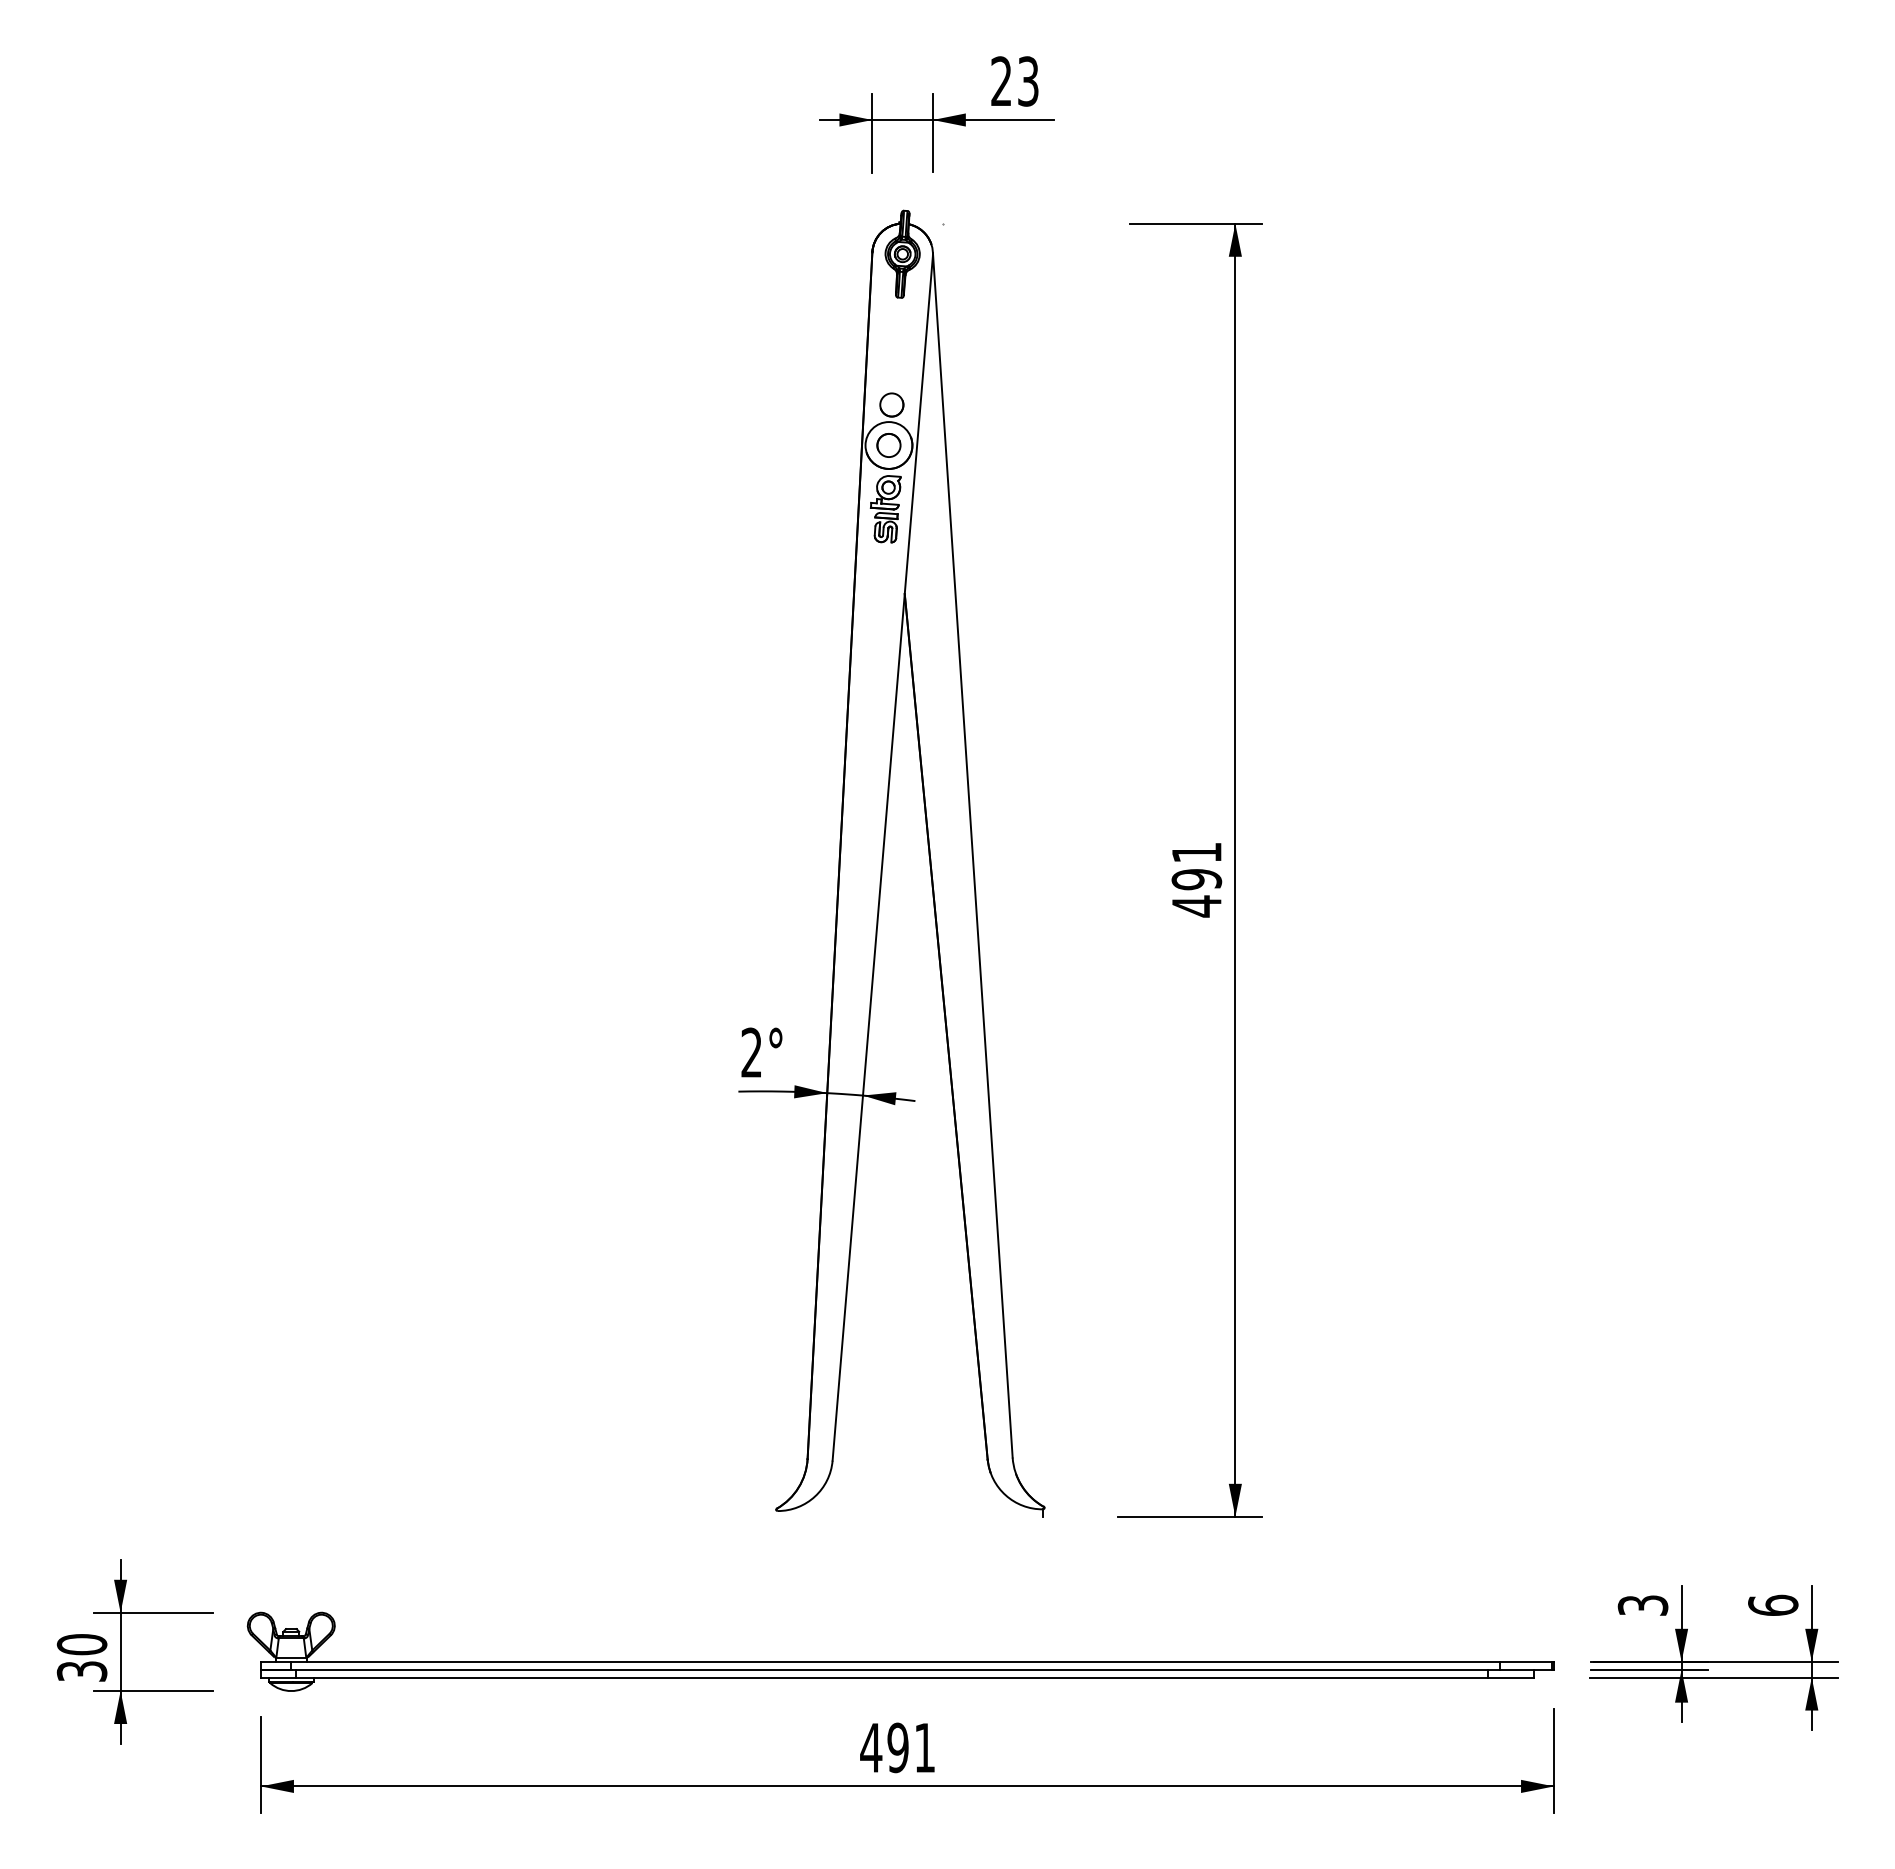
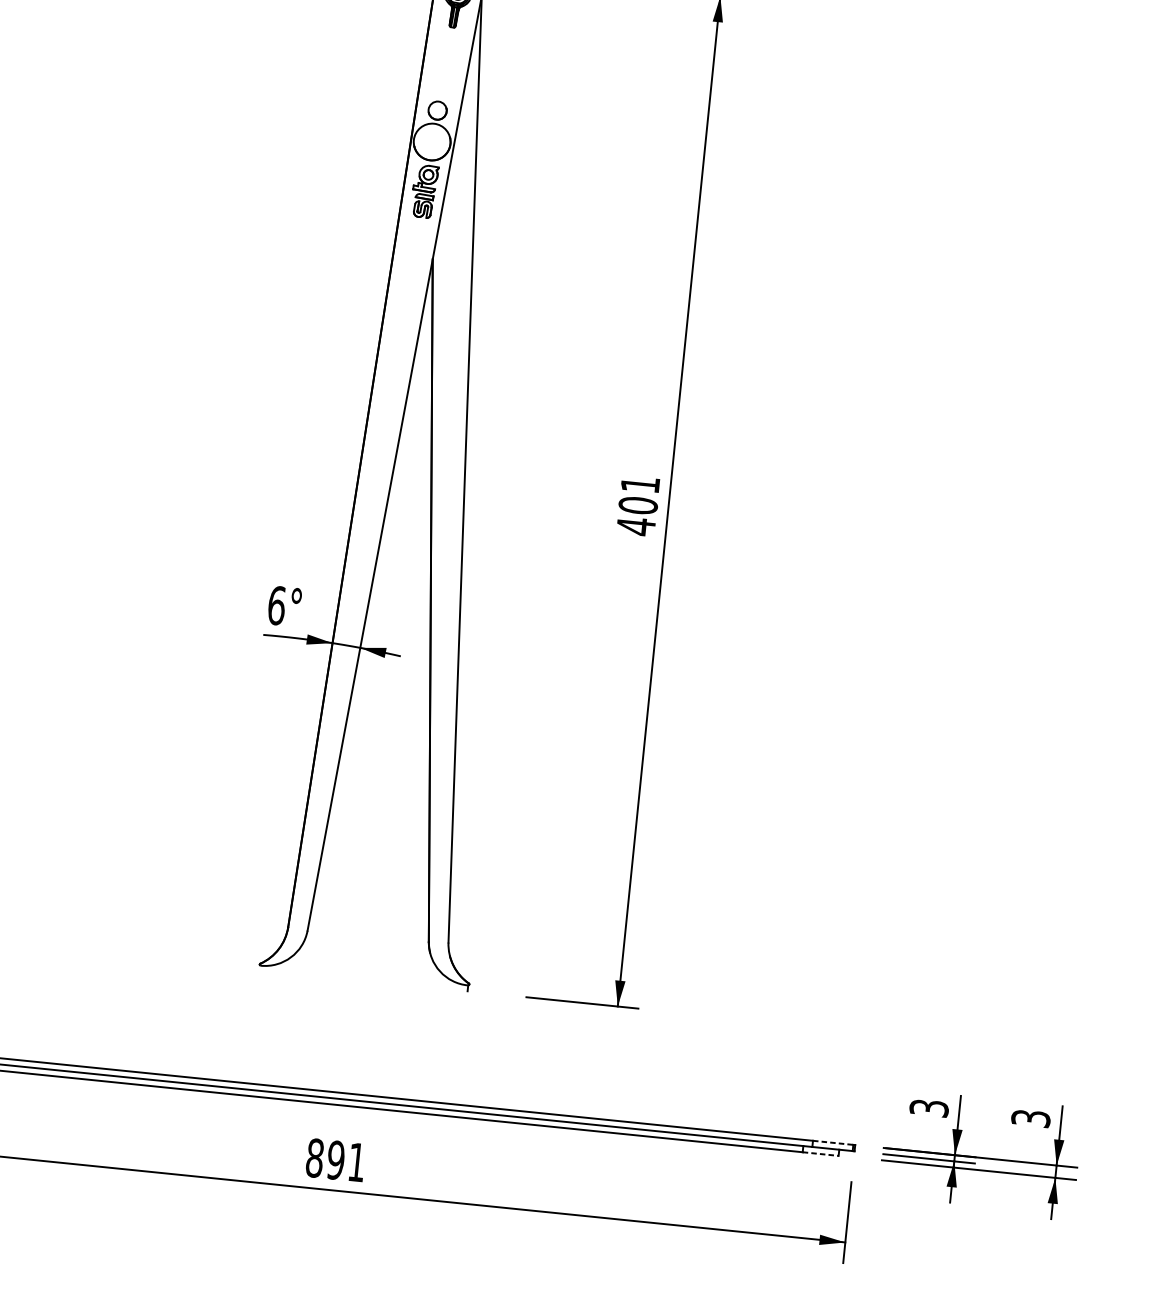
circle: (888, 445) -> (431, 142), removed
text: (1196, 879) -> (638, 505), 491 -> 401
text: (751, 1052) -> (276, 605), 2° -> 6°
text: (1773, 1604) -> (1031, 1117), 6 -> 3
line: (1525, 1661) -> (832, 1142), solid -> dashed
line: (1511, 1677) -> (820, 1153), solid -> dashed
text: (871, 1747) -> (315, 1157), 491 -> 891

